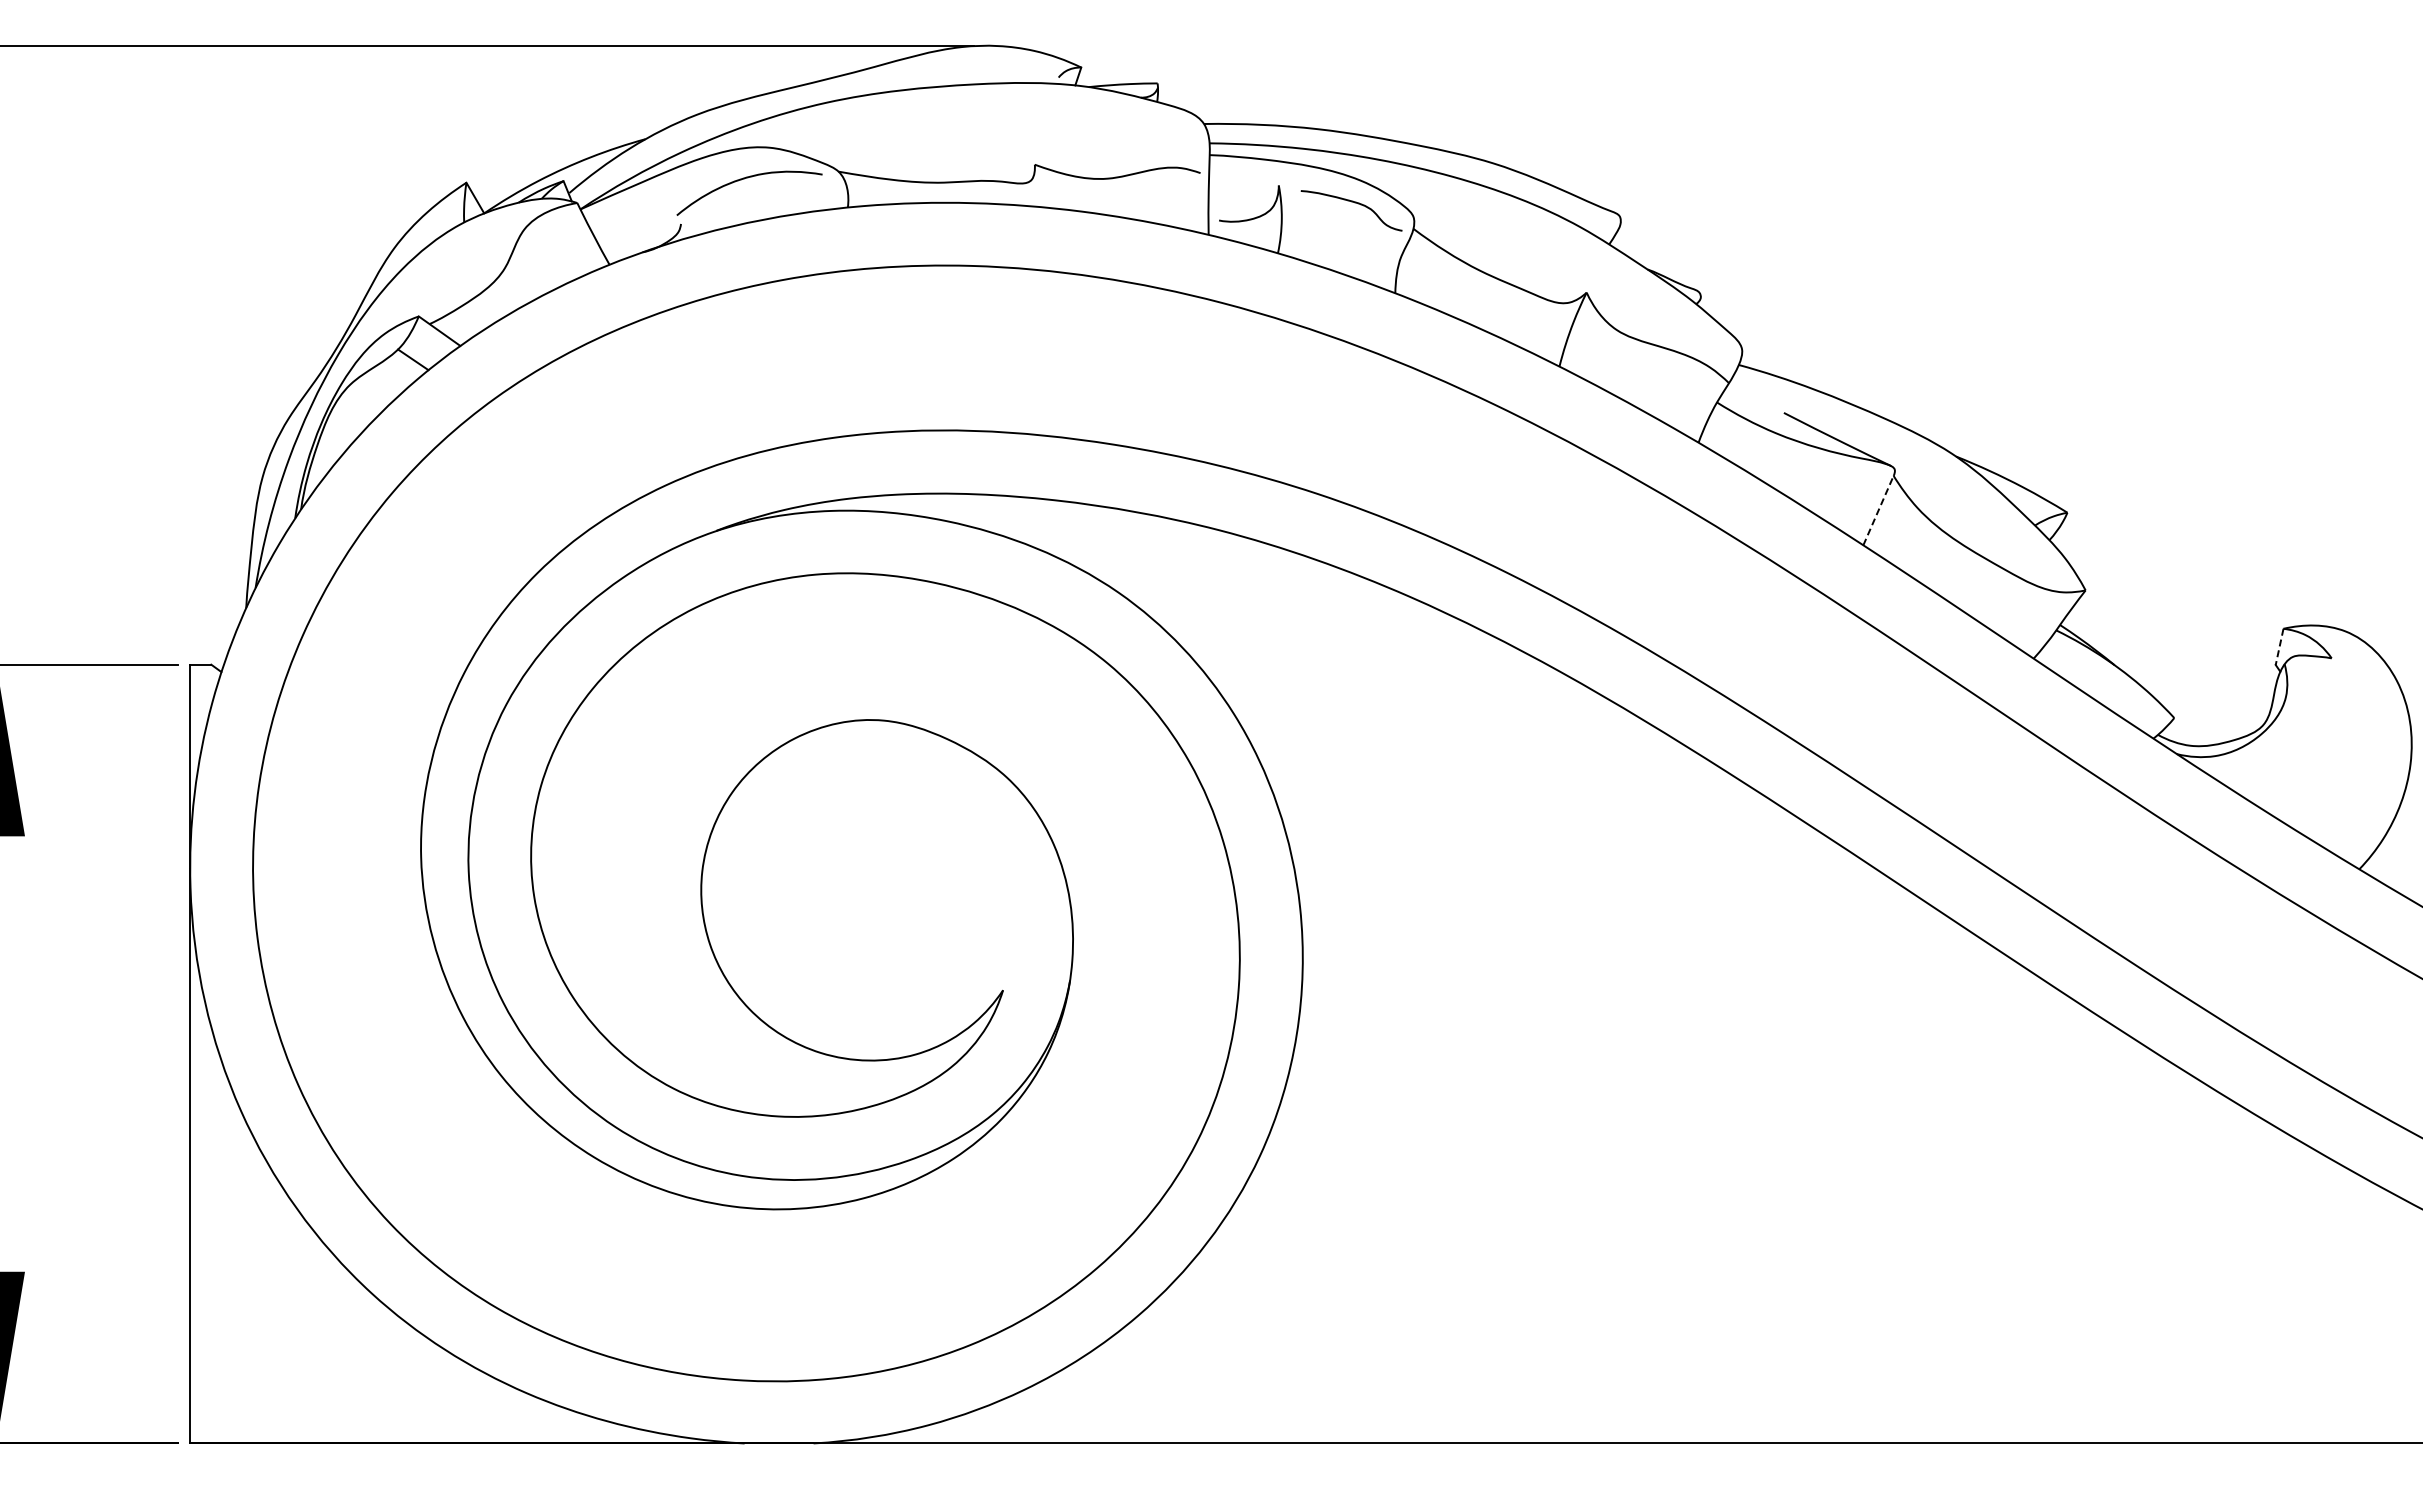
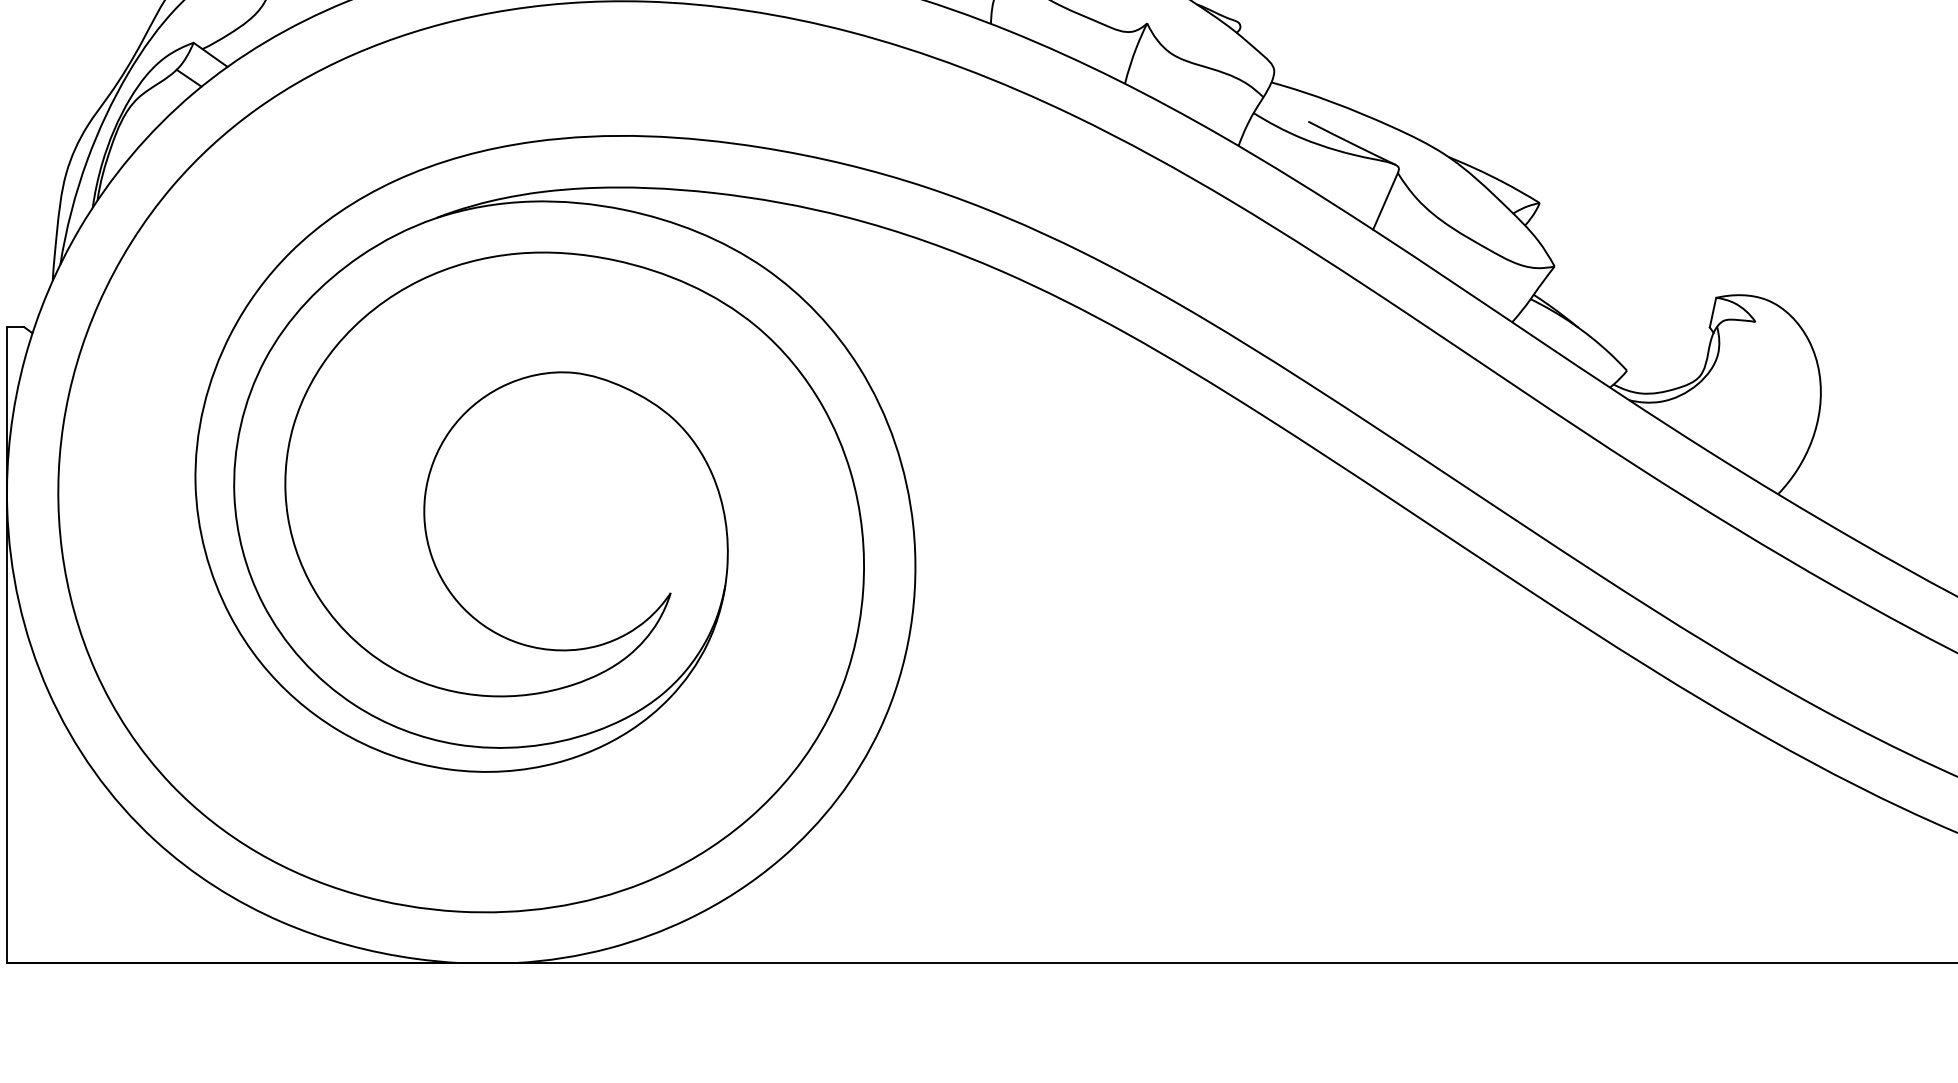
line: (1878, 510) -> (1385, 201), dashed -> solid
line: (2279, 647) -> (1712, 313), dashed -> solid

